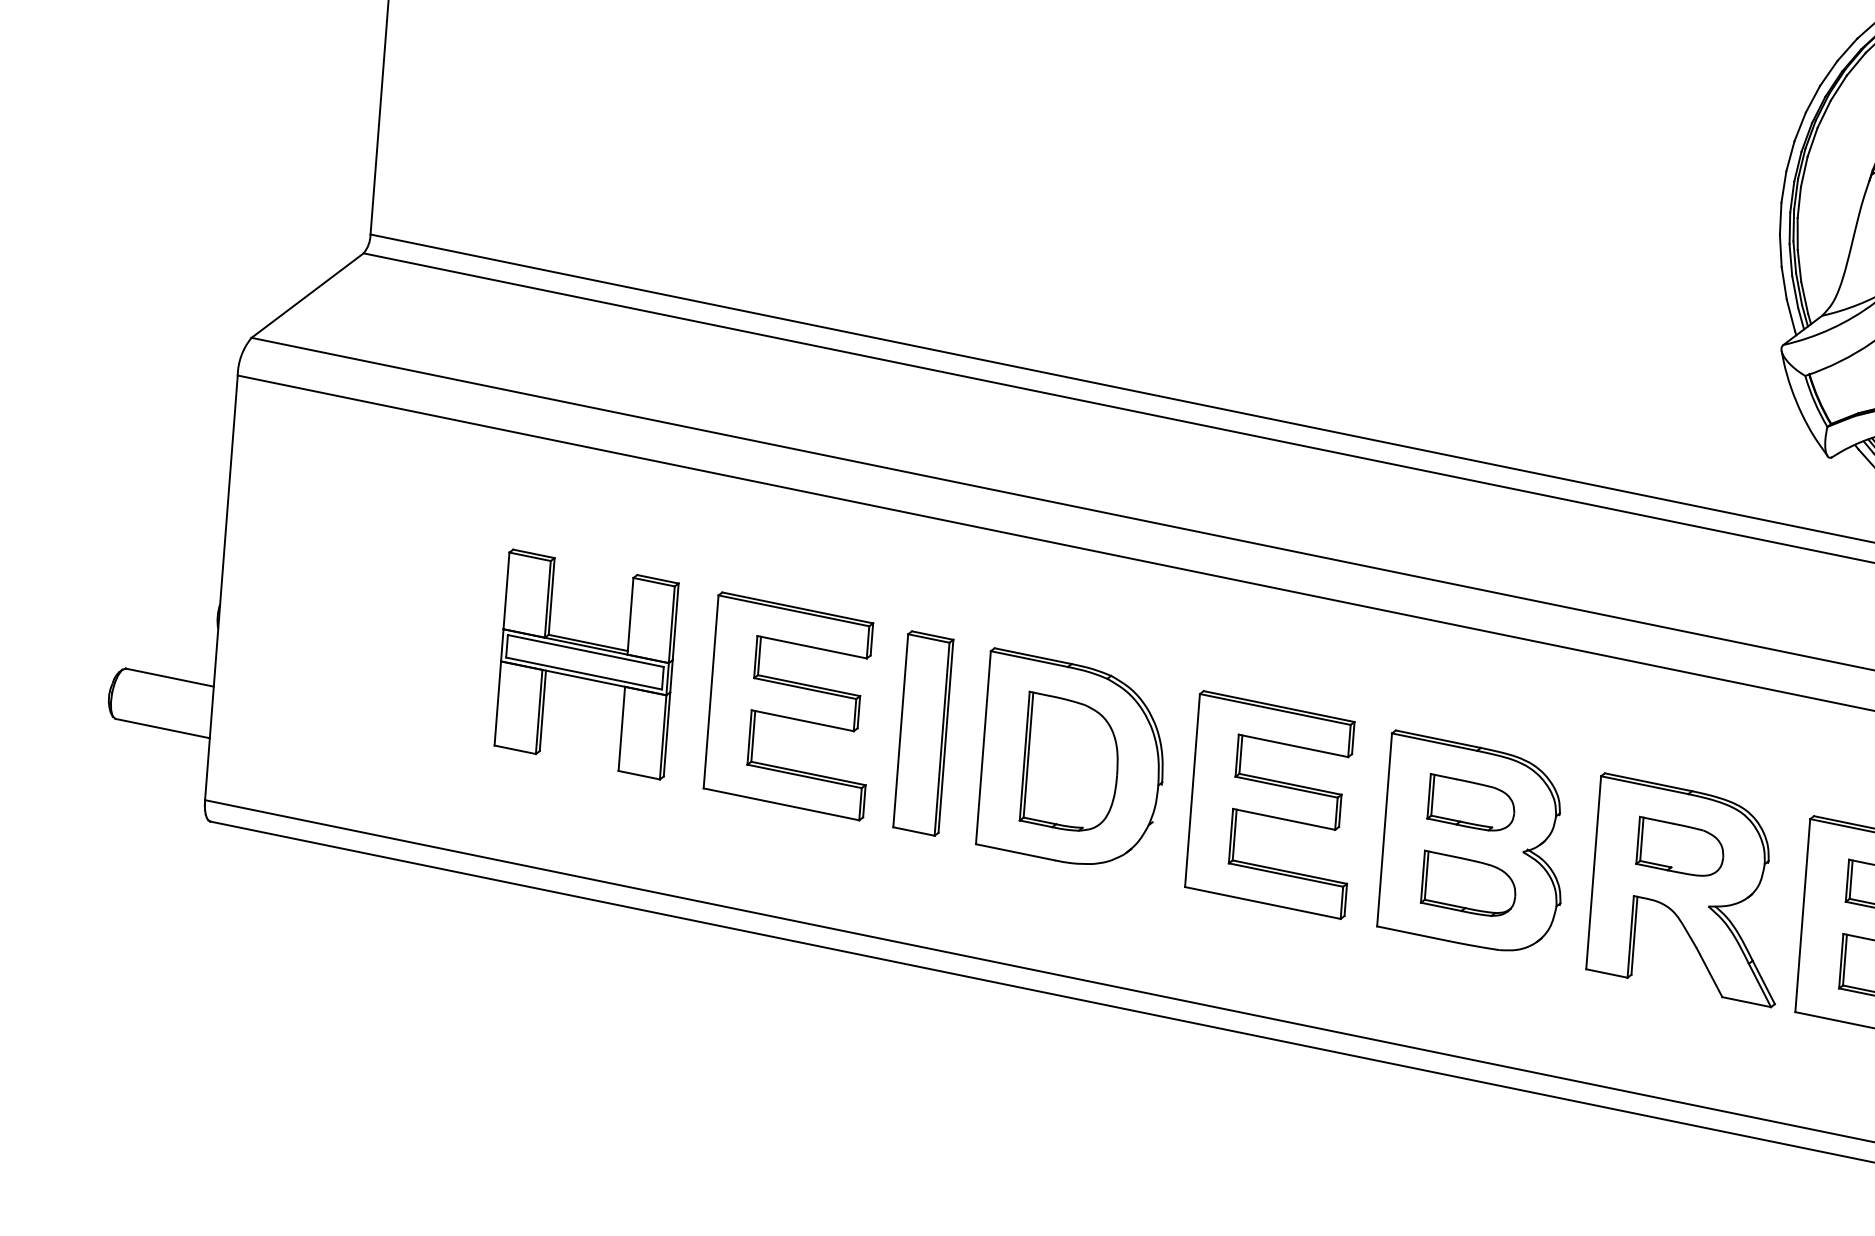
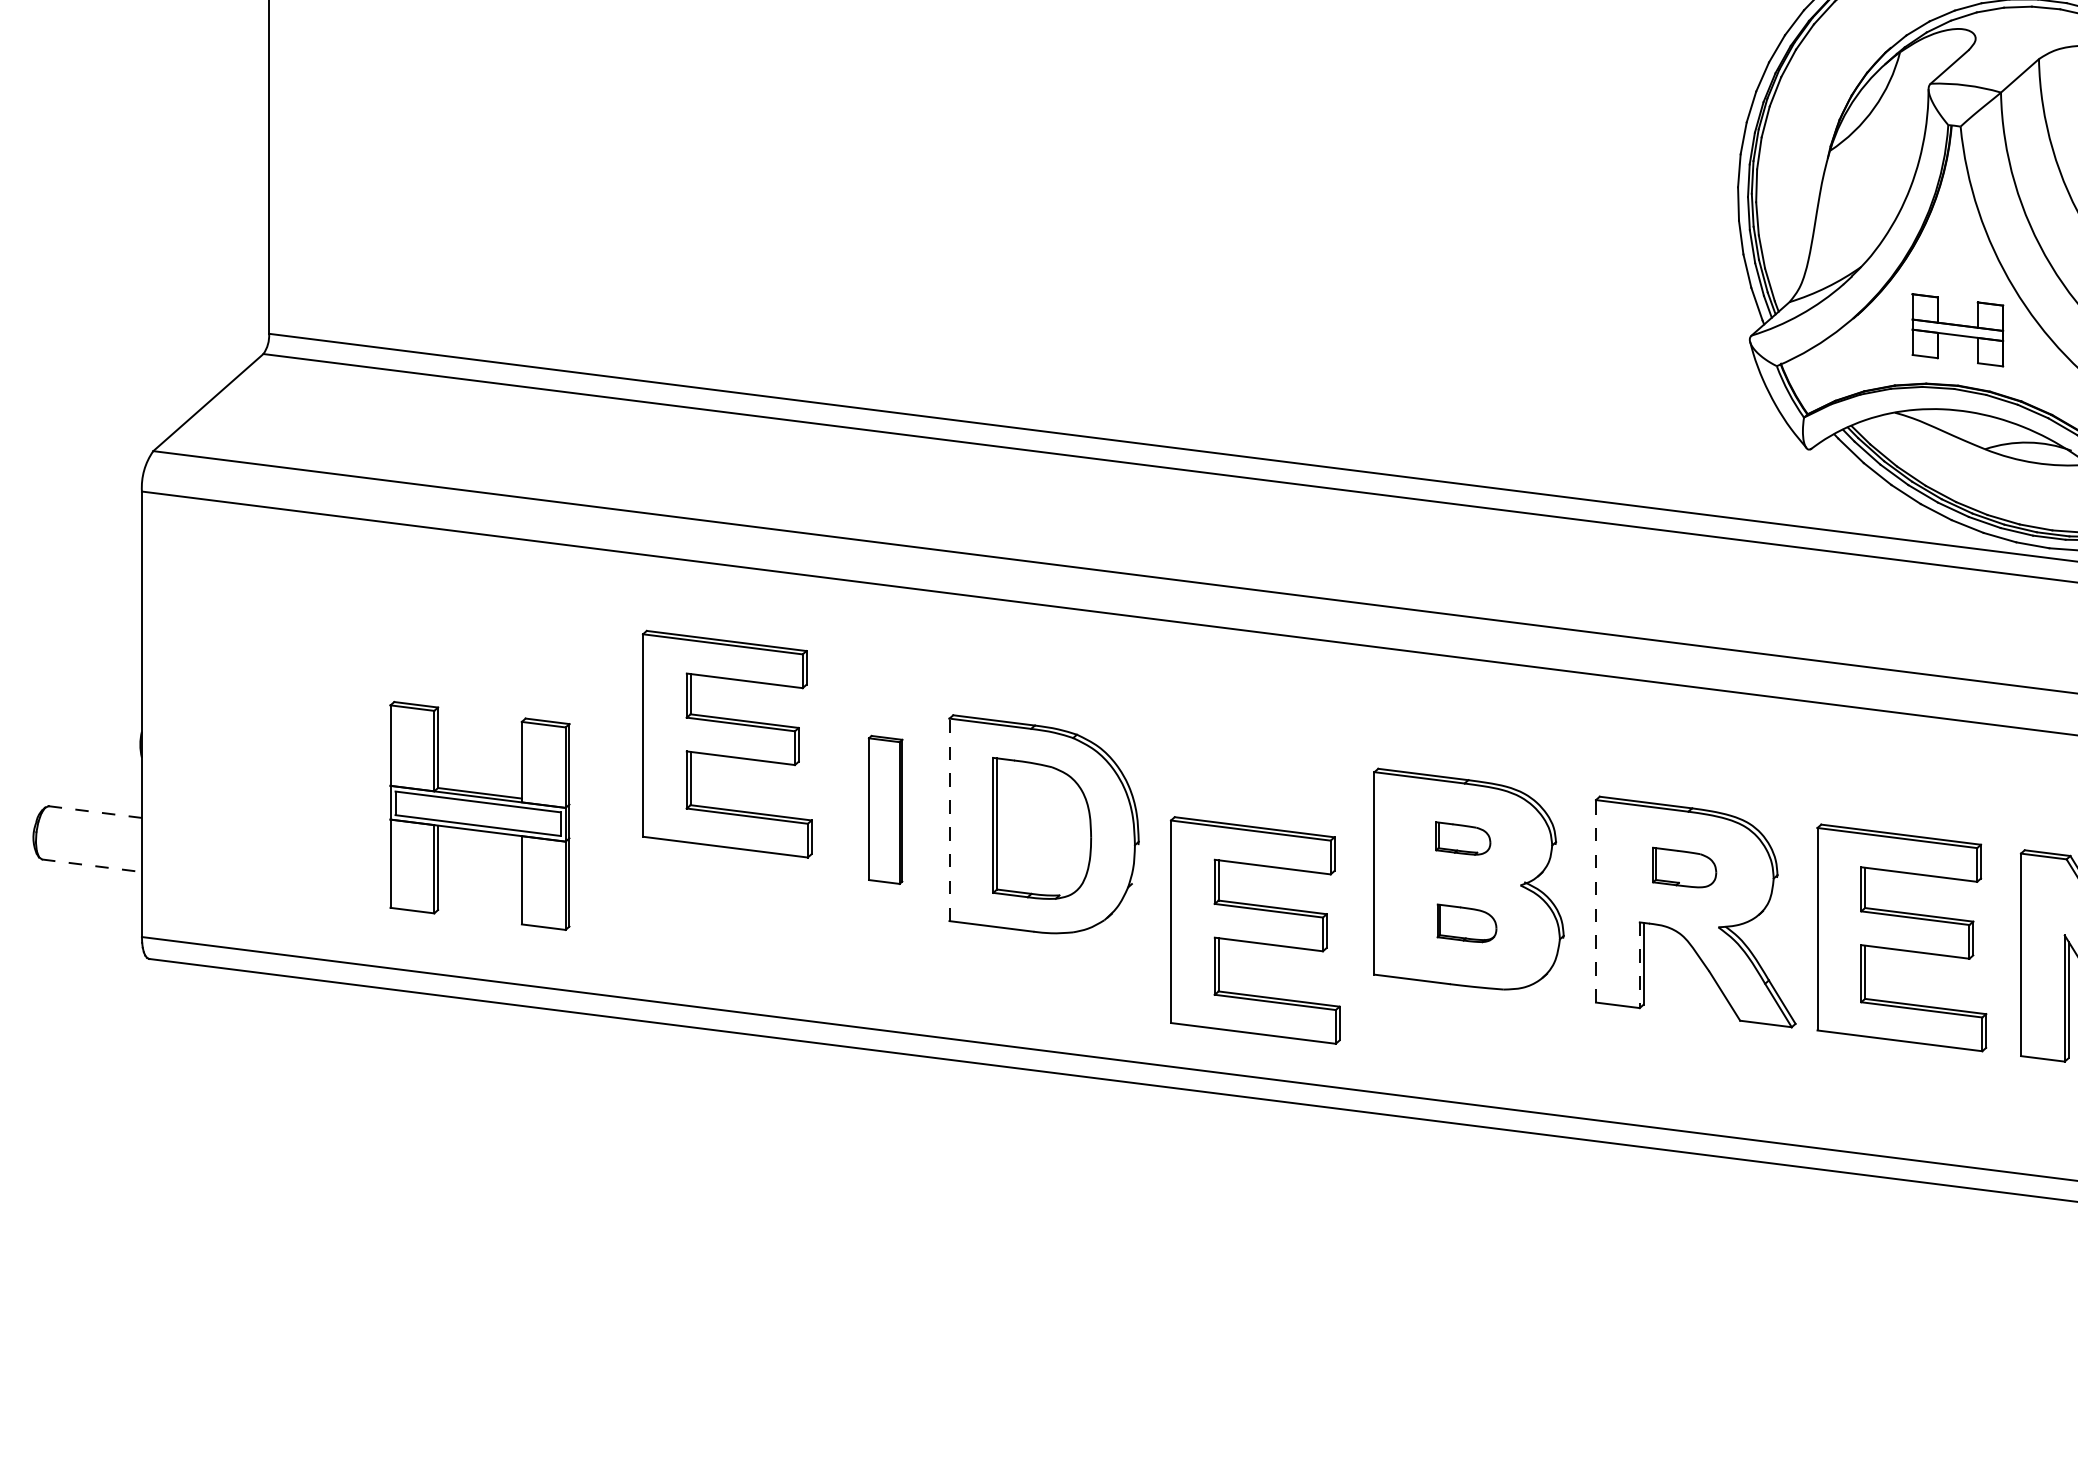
part: (586, 664) -> (479, 815), moved
line: (169, 678) -> (95, 812), solid -> dashed
part: (791, 705) -> (727, 743), moved
line: (163, 728) -> (92, 865), solid -> dashed
part: (923, 733) -> (885, 809), size x0.7
line: (983, 747) -> (949, 819), solid -> dashed
part: (1471, 803) -> (1463, 838), size x0.6
part: (1271, 804) -> (1254, 930), moved
part: (1680, 847) -> (1684, 867), size x0.7
line: (1593, 871) -> (1595, 900), solid -> dashed
part: (1468, 884) -> (1466, 923), size x0.6
line: (1630, 937) -> (1639, 965), solid -> dashed

